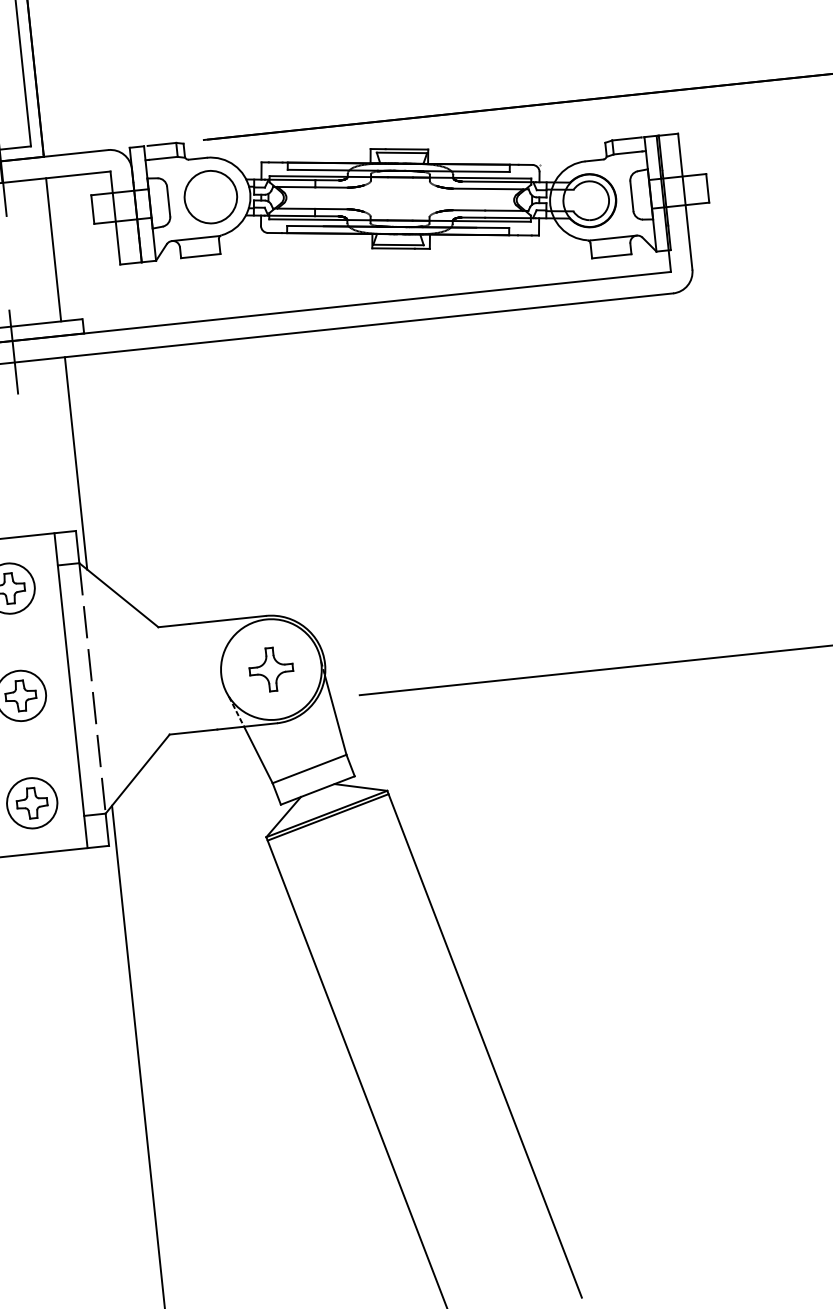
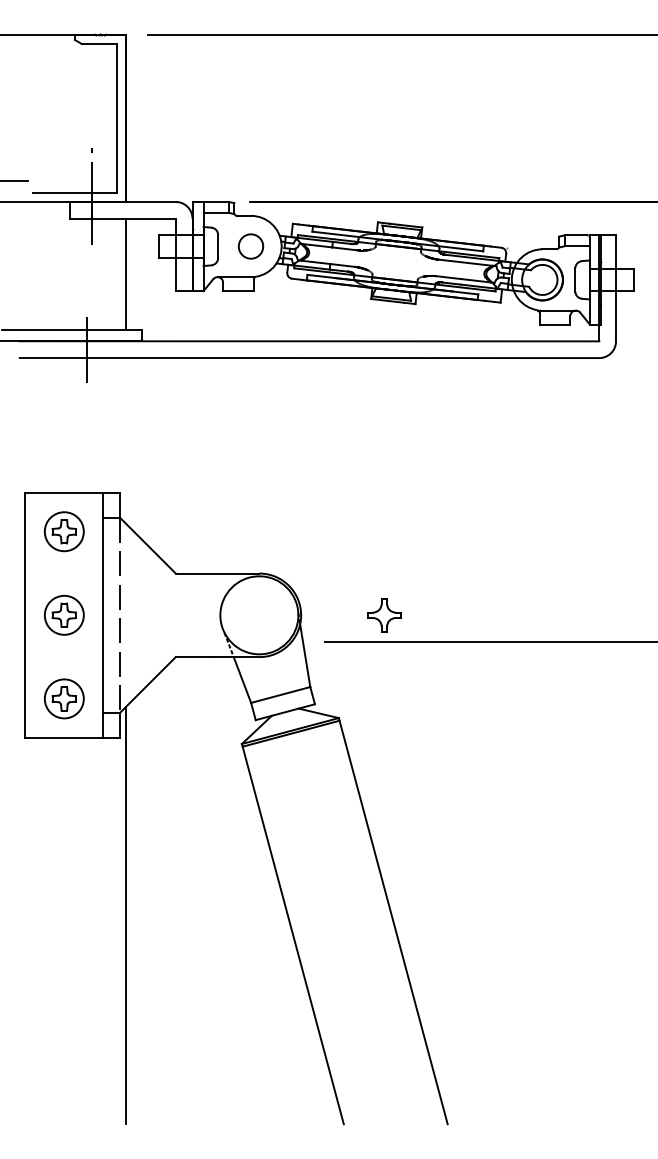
circle: (210, 197) -> (250, 246), size x0.6
line: (75, 463) -> (125, 440), removed
part: (271, 669) -> (384, 615), moved

